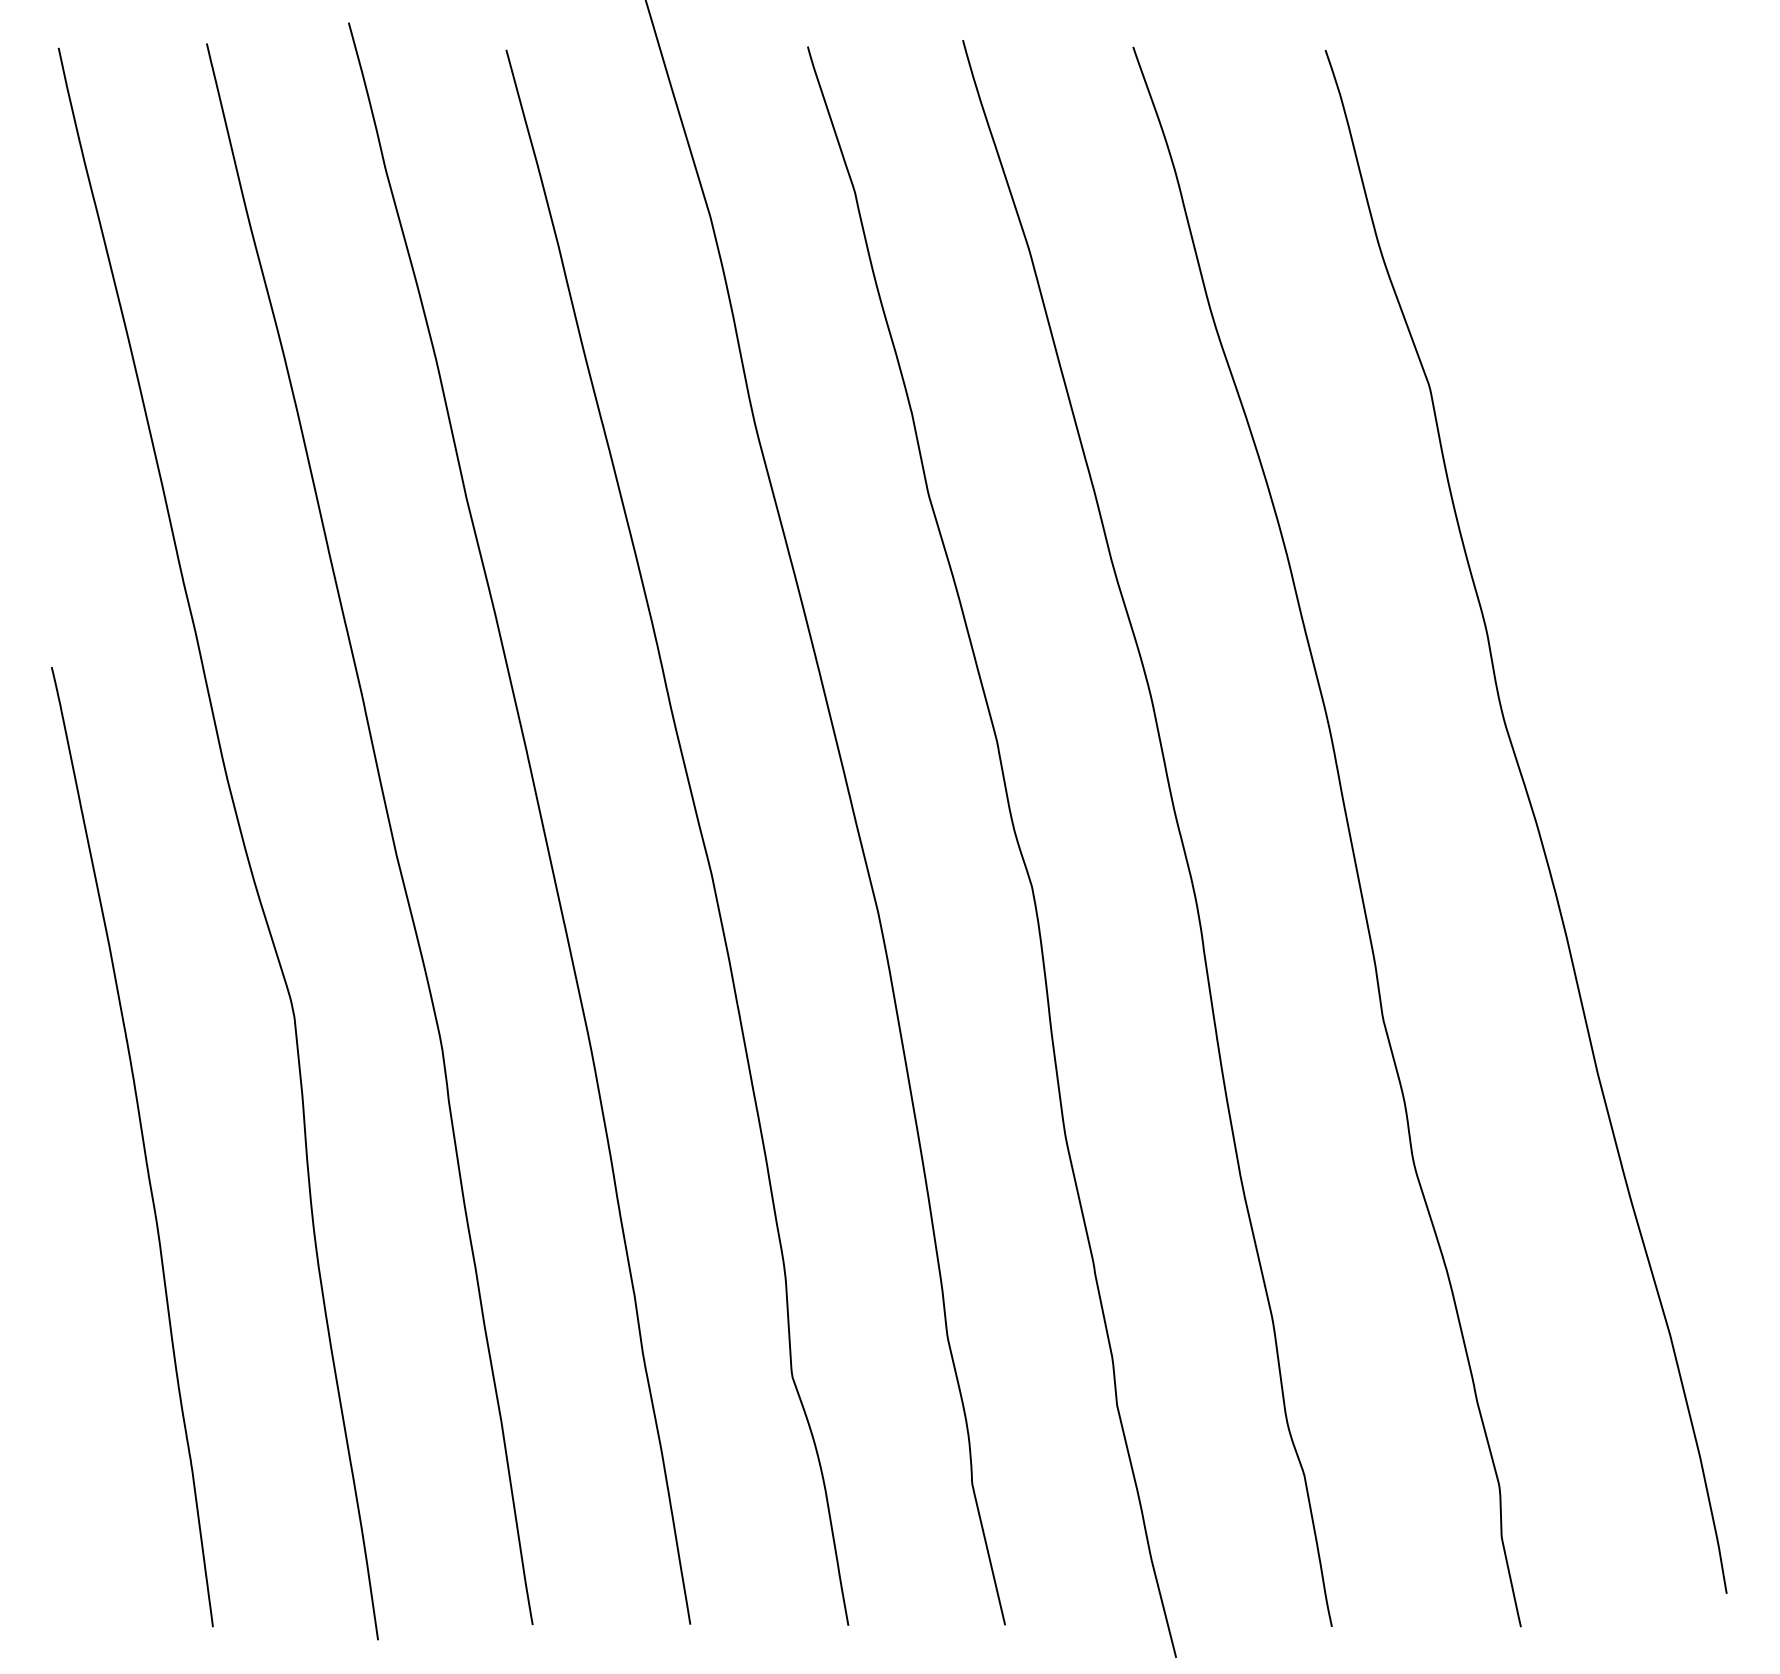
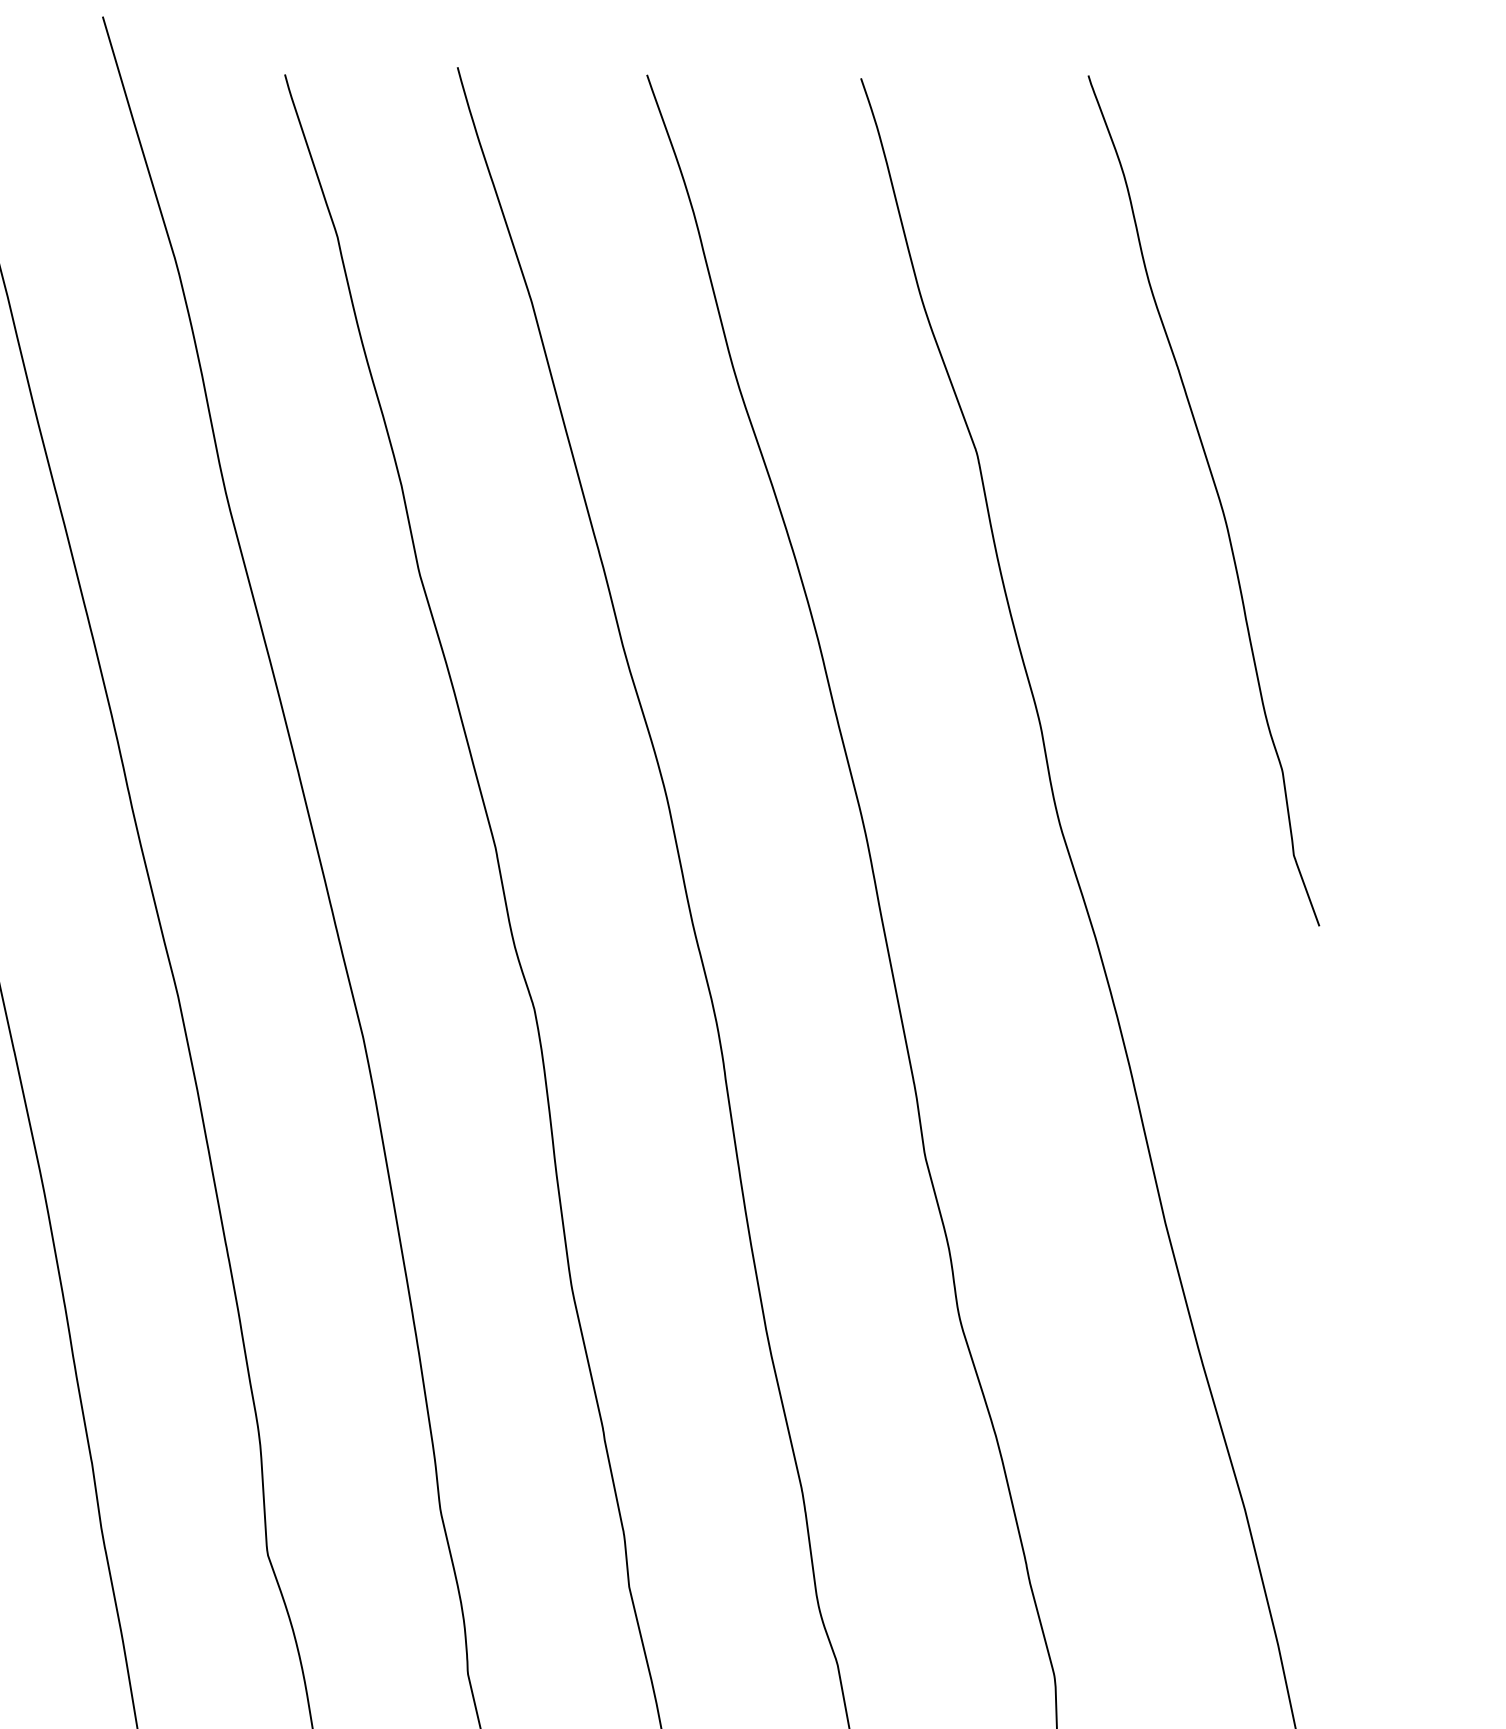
curve: (1645, 425) -> (1217, 496), added

